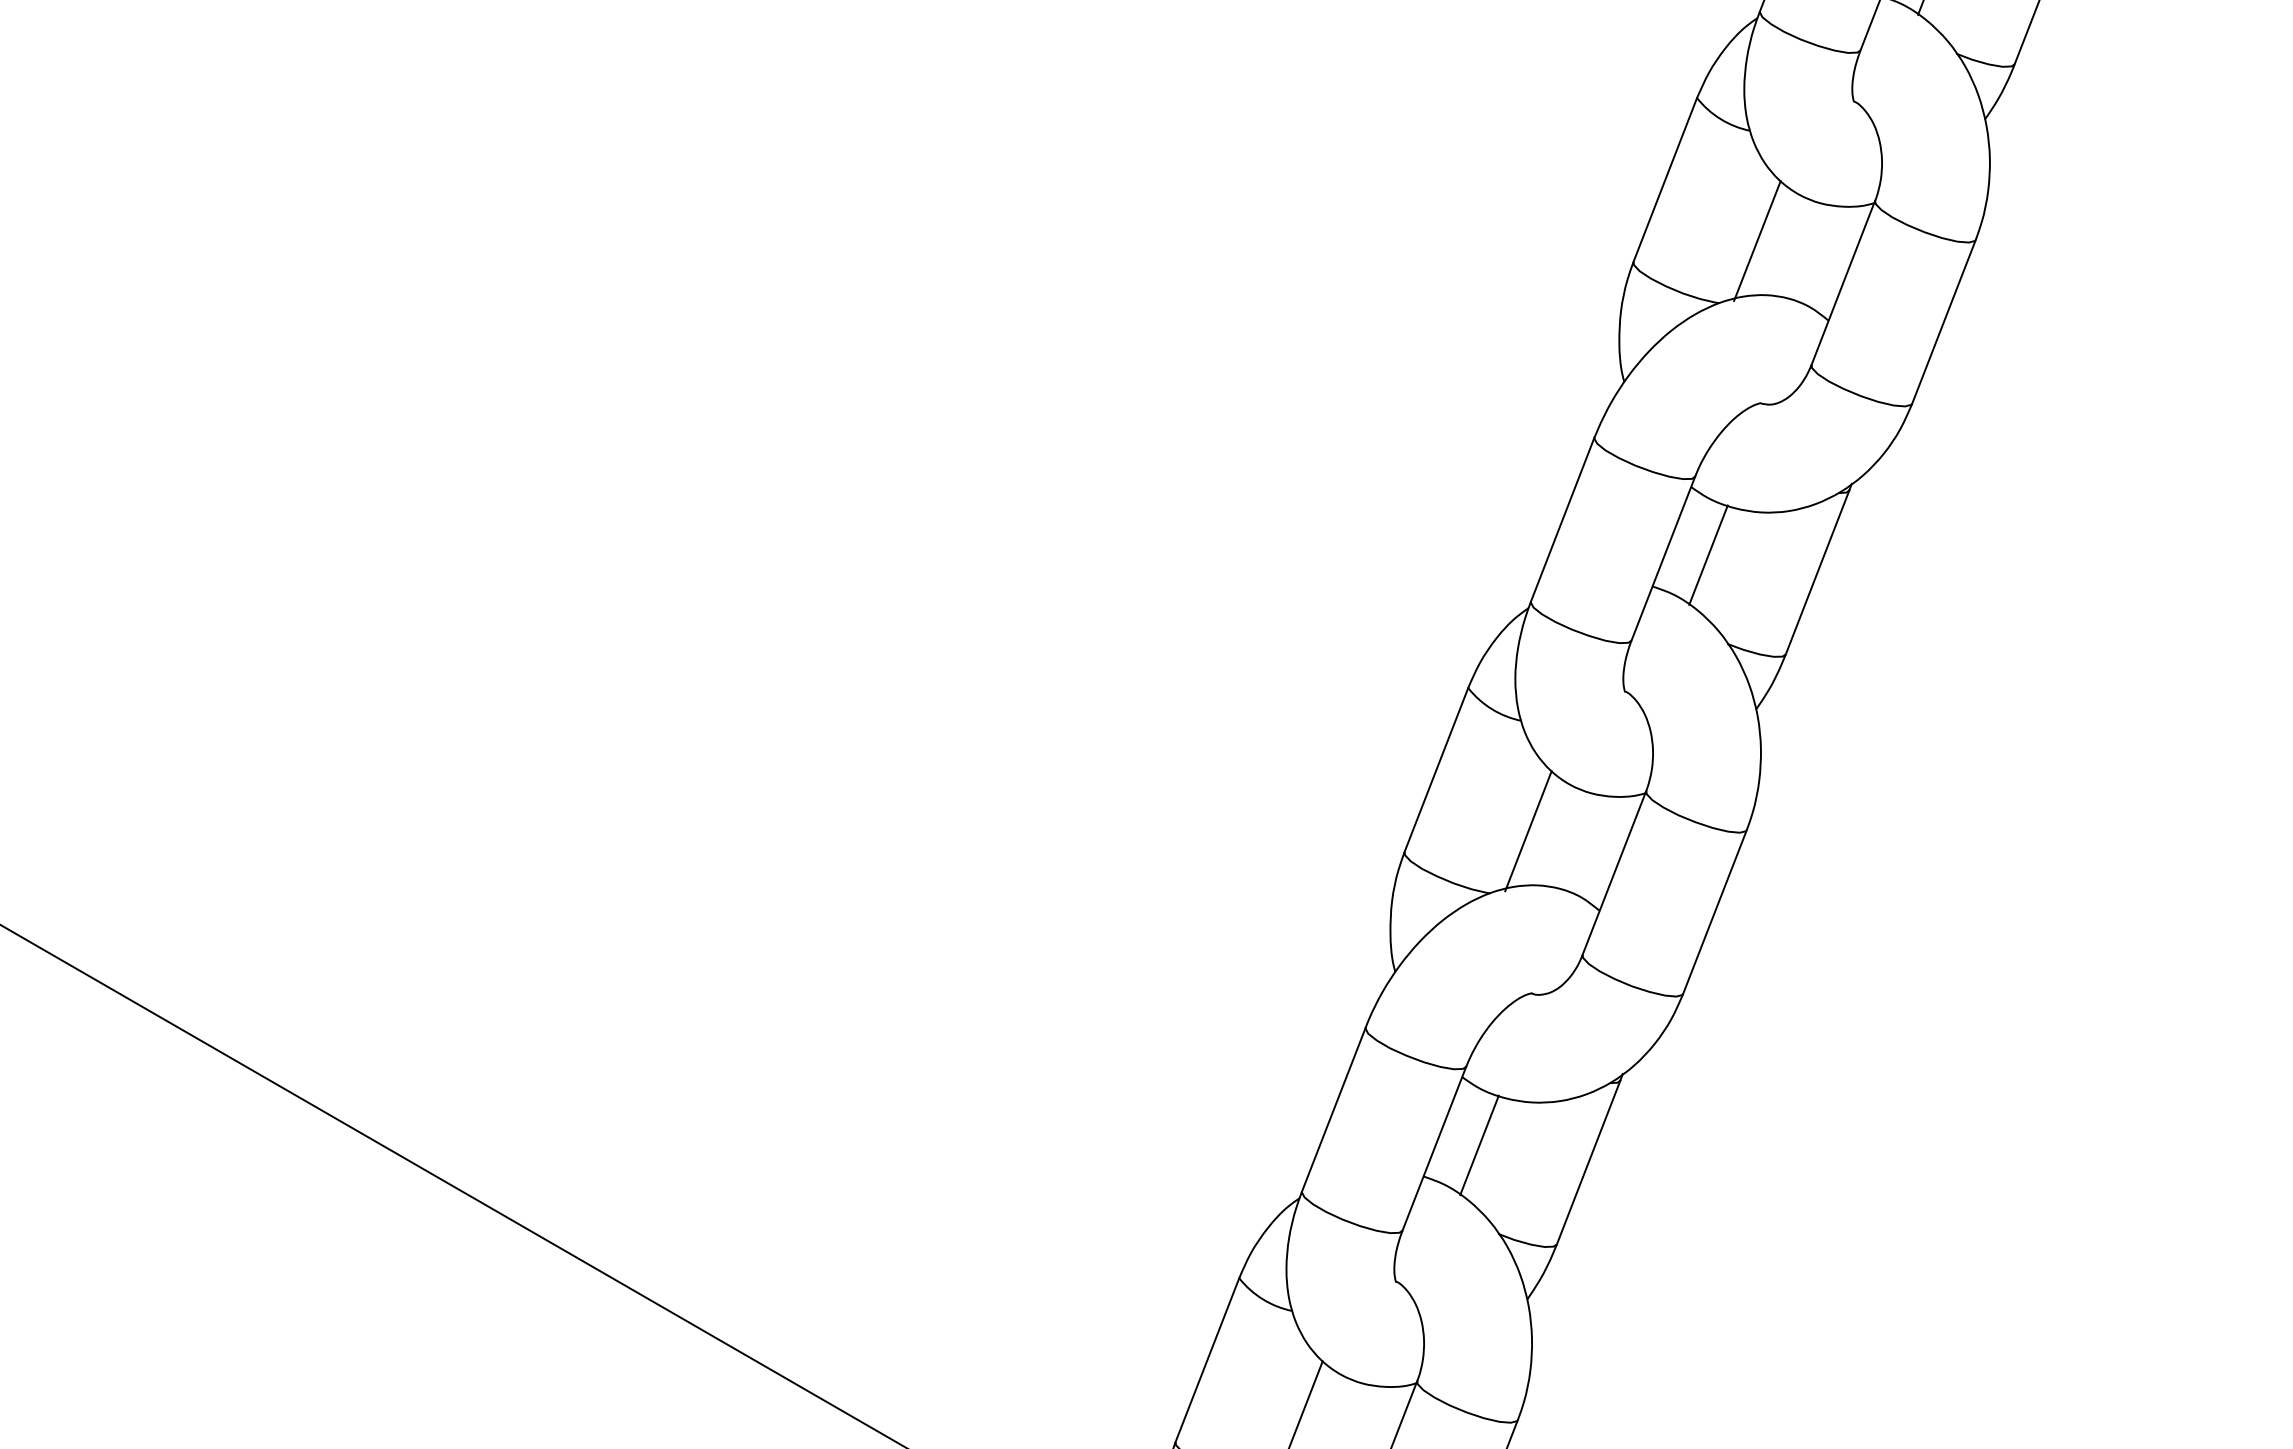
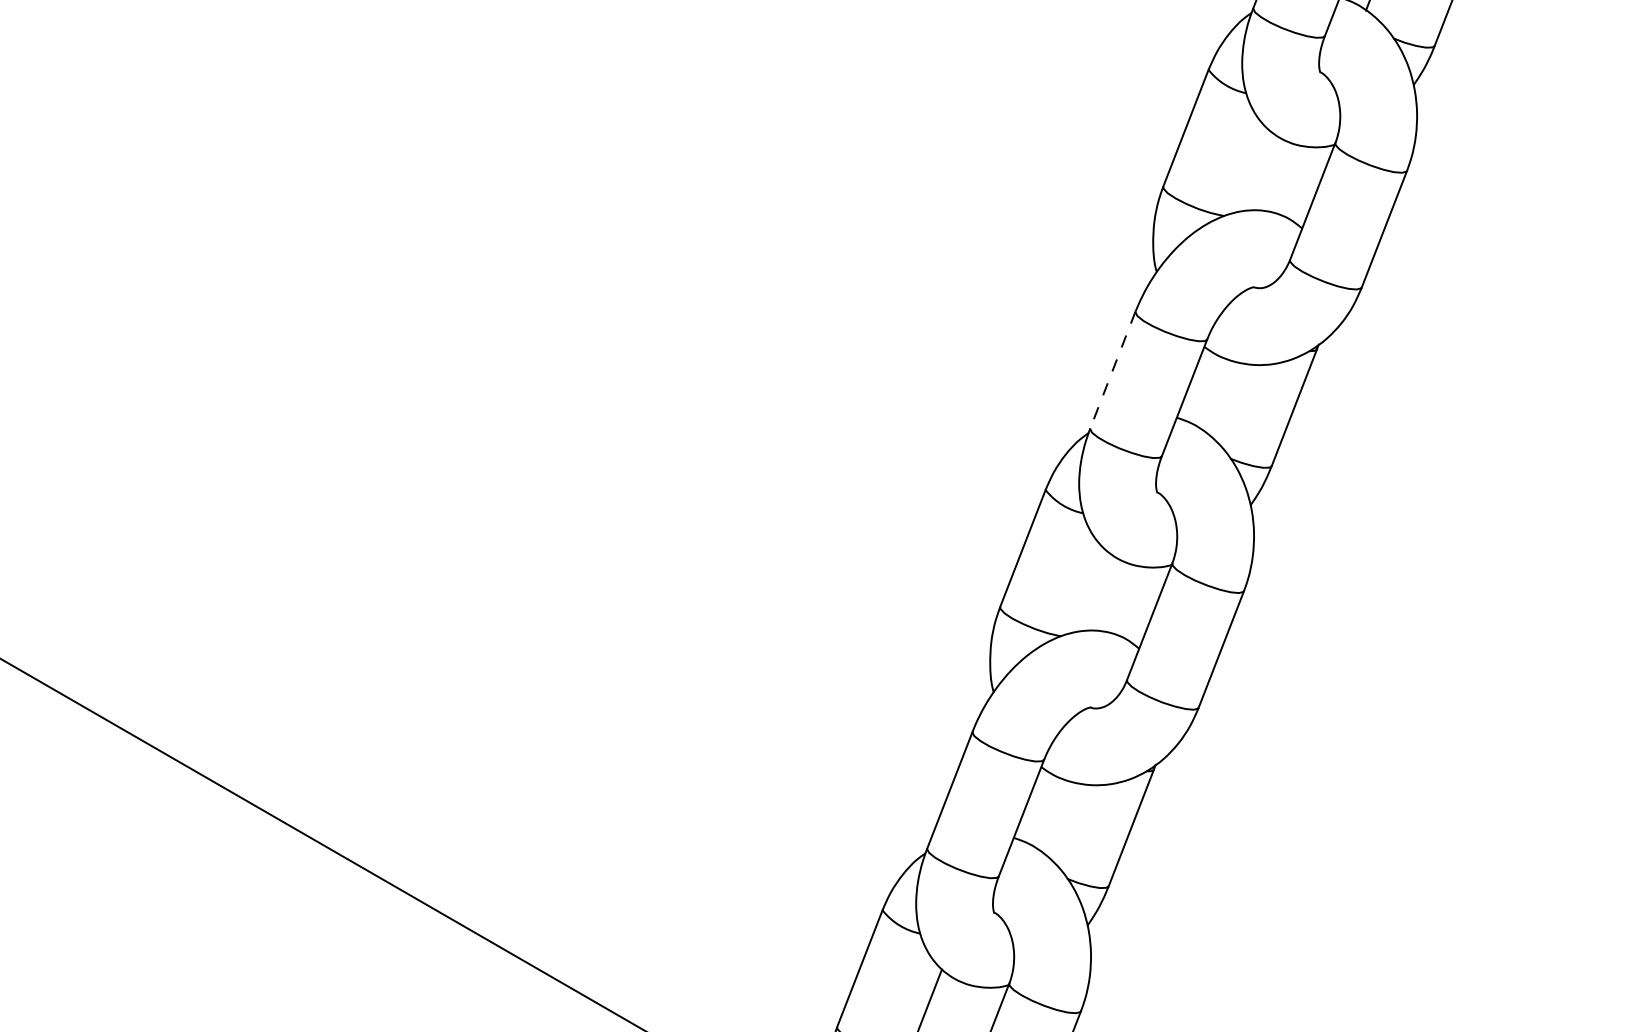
line: (1757, 241) -> (1251, 172), removed
line: (1562, 519) -> (1112, 370), solid -> dashed
line: (1708, 554) -> (1216, 394), removed
line: (1528, 831) -> (1088, 592), removed
line: (1479, 1145) -> (1053, 815), removed

